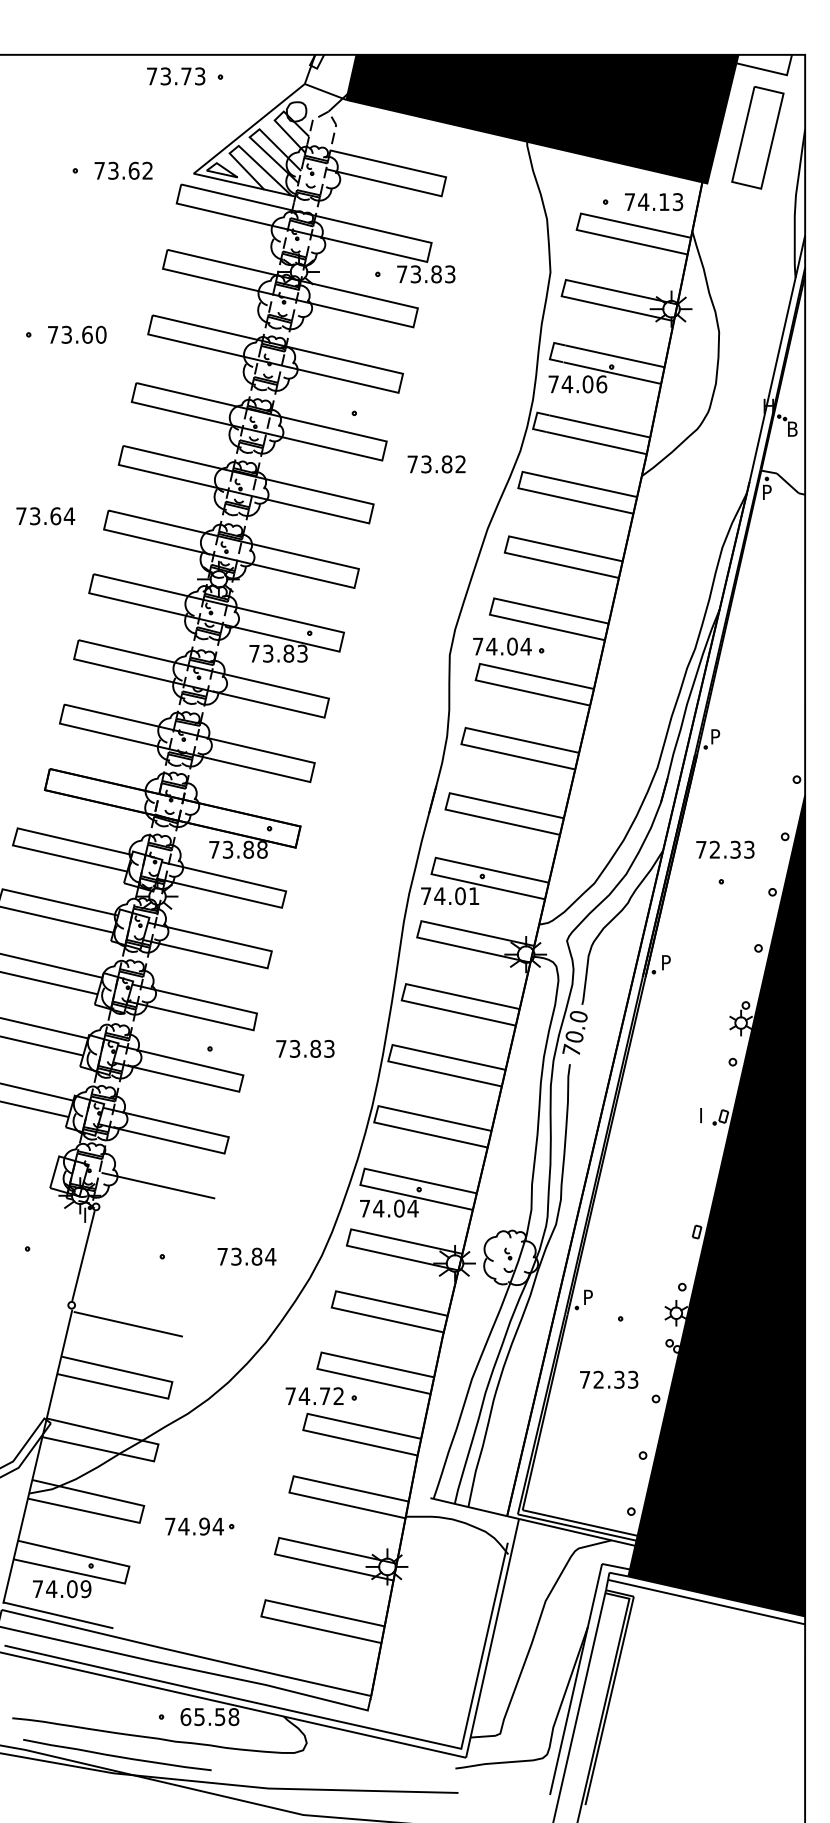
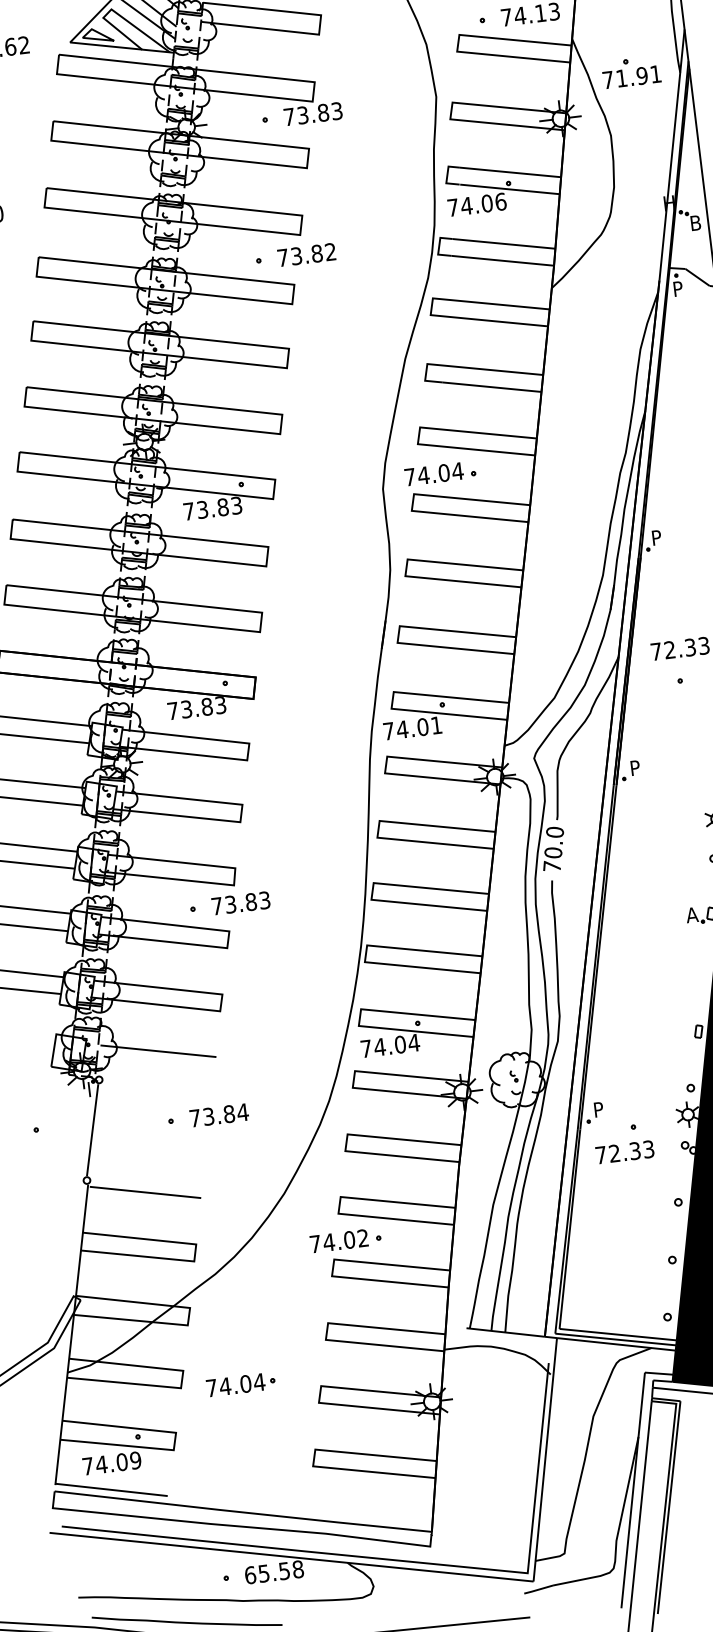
part: (747, 271) -> (631, 72), added
text: (436, 464) -> (306, 255), moved
text: (262, 849) -> (220, 704), 73.88 -> 73.83
text: (305, 1048) -> (241, 902), moved
text: (704, 1115) -> (691, 915), I -> A
text: (246, 1256) -> (218, 1115), moved
text: (609, 1379) -> (625, 1151), moved
text: (324, 1396) -> (348, 1240), 74.72 -> 74.02
text: (204, 1526) -> (245, 1383), 74.94 -> 74.04

